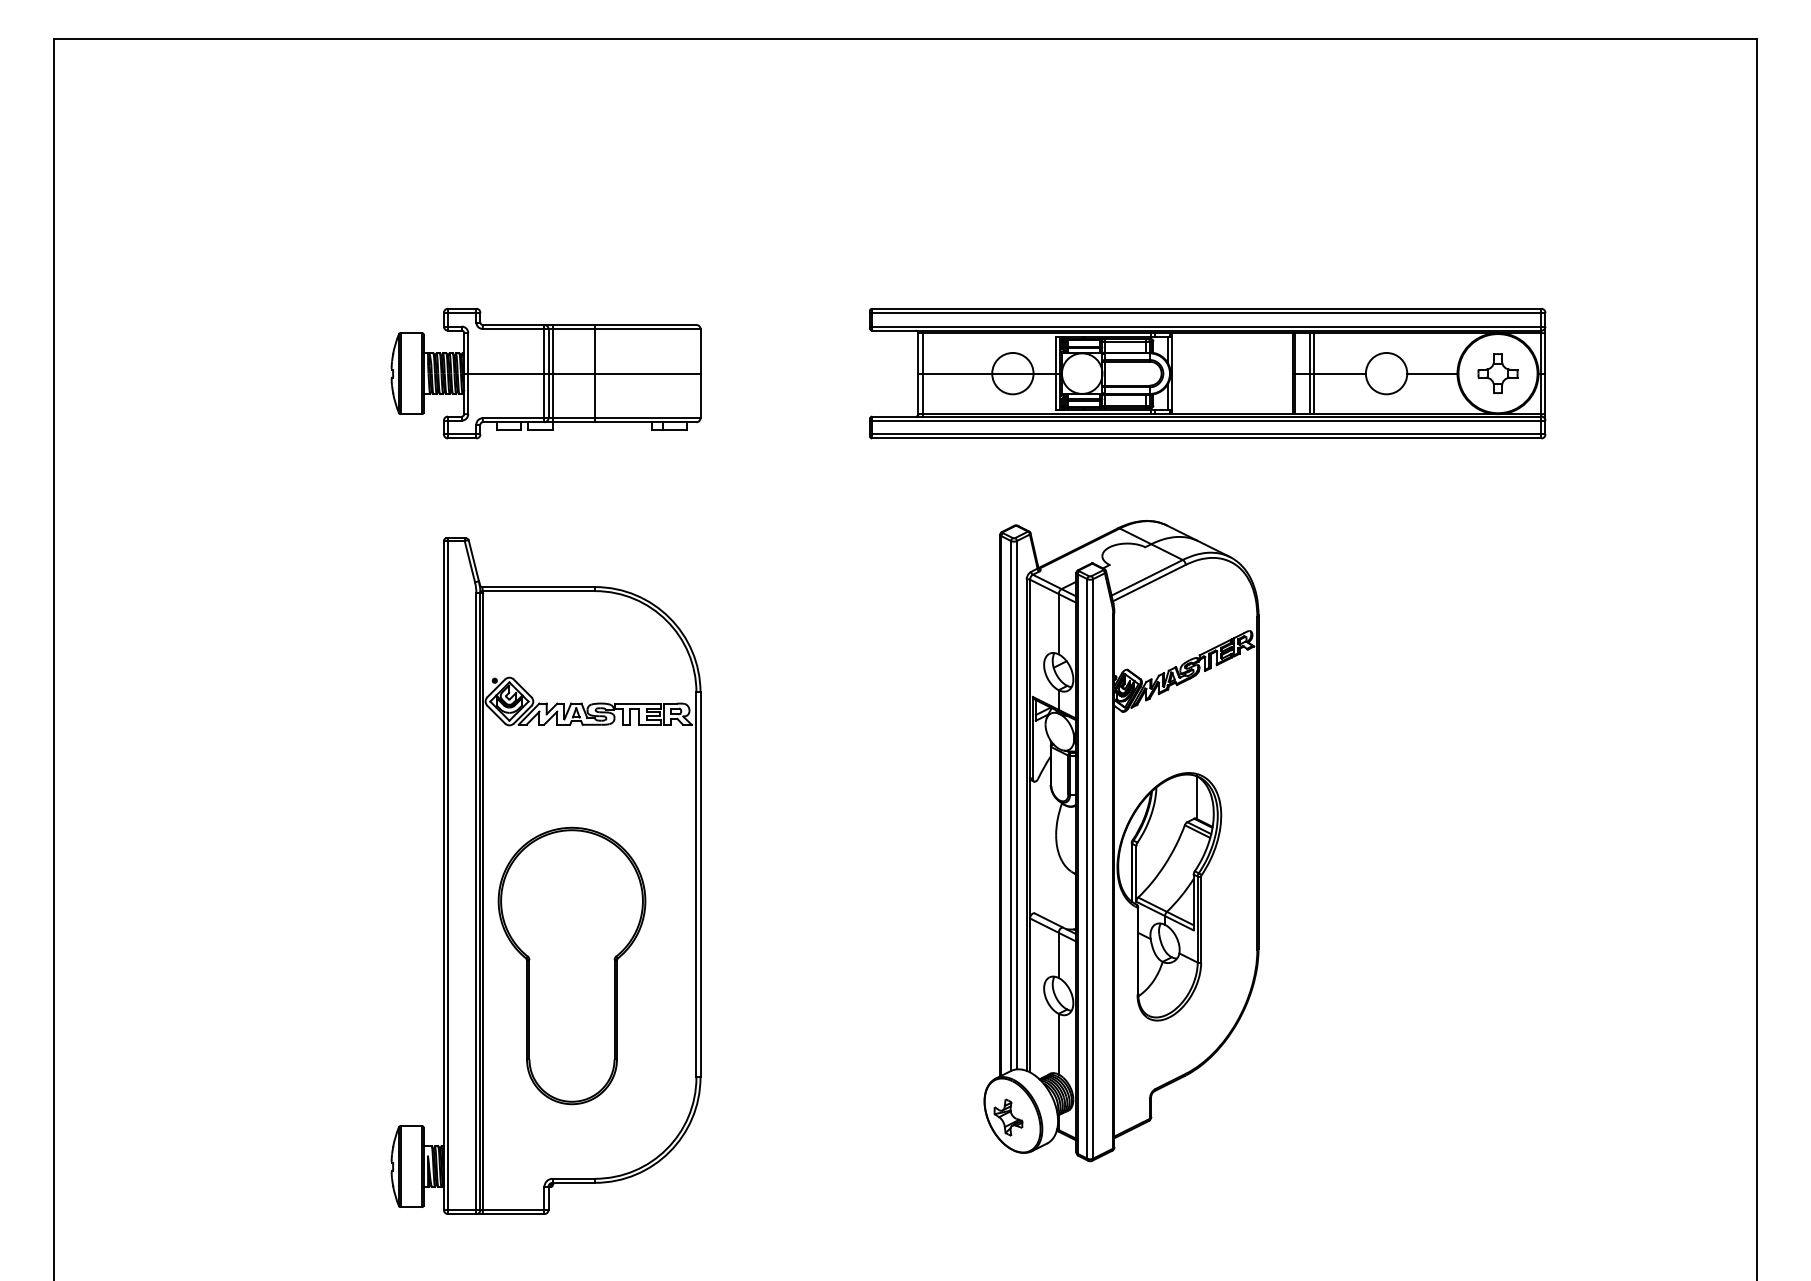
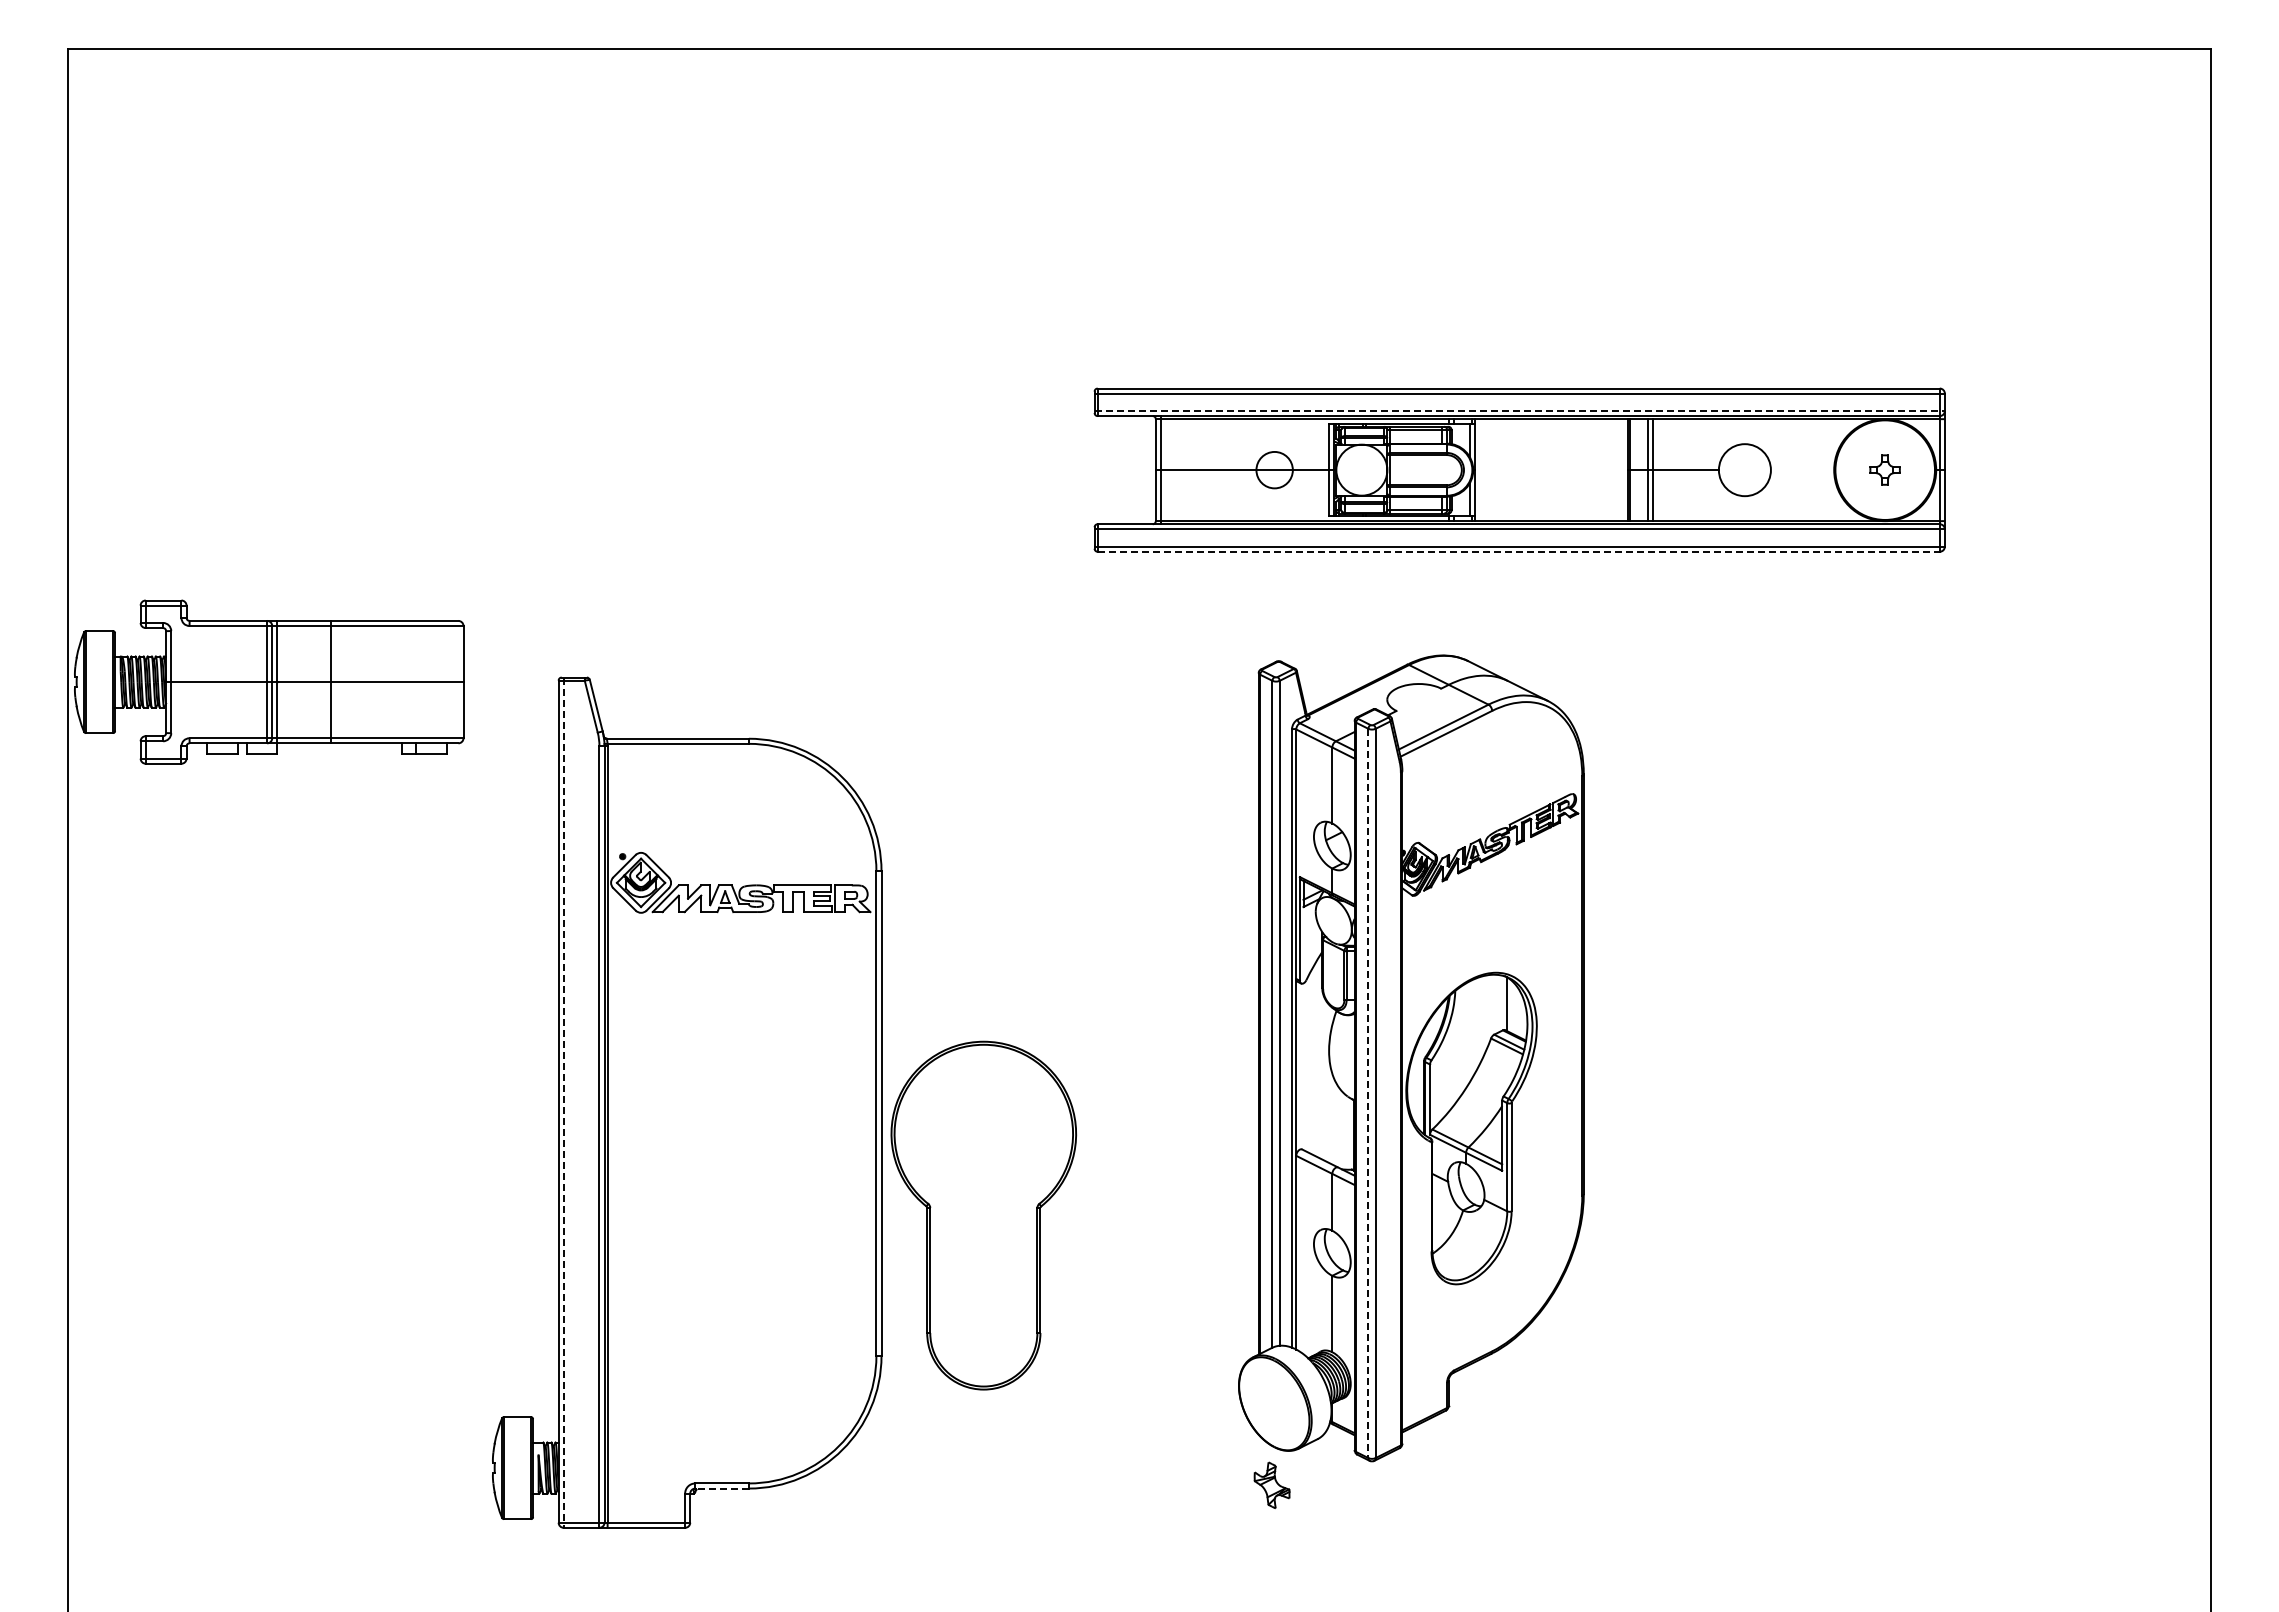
line: (1208, 327) -> (1520, 411), solid -> dashed
part: (546, 373) -> (269, 681), moved
circle: (1012, 373) -> (1274, 470), size x0.7
line: (1432, 373) -> (1802, 470), removed
part: (1497, 373) -> (1884, 469), size x0.6
line: (1207, 438) -> (1519, 551), solid -> dashed
line: (1087, 868) -> (1368, 1093), solid -> dashed
line: (447, 876) -> (563, 1103), solid -> dashed
part: (571, 965) -> (983, 1215), moved
part: (1008, 1116) -> (1271, 1484), moved
line: (574, 1182) -> (722, 1488), solid -> dashed

